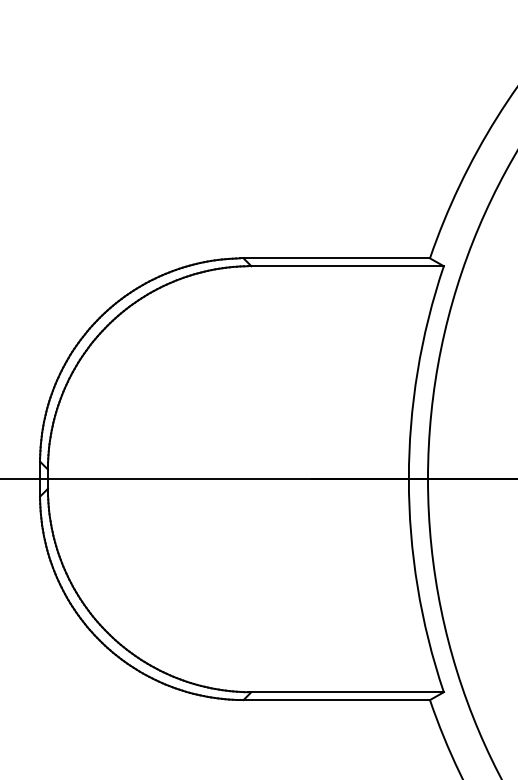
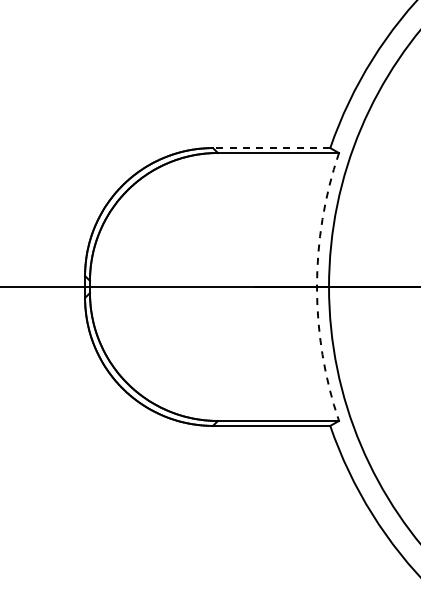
line: (336, 259) -> (271, 148), solid -> dashed
arc: (409, 480) -> (317, 287), solid -> dashed

